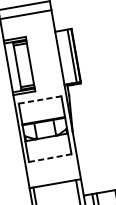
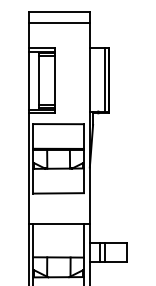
line: (40, 100) -> (59, 124), dashed -> solid
line: (51, 158) -> (59, 193), dashed -> solid

